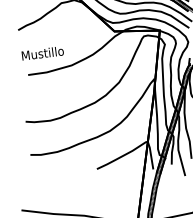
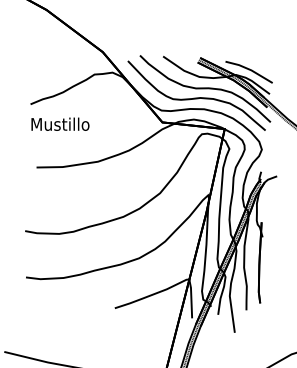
text: (42, 52) -> (60, 123), moved

